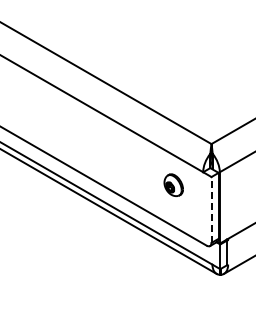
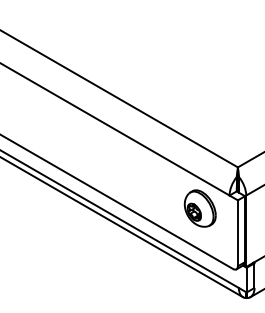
part: (173, 185) -> (199, 208), size x1.67
line: (211, 210) -> (237, 233), dashed -> solid

